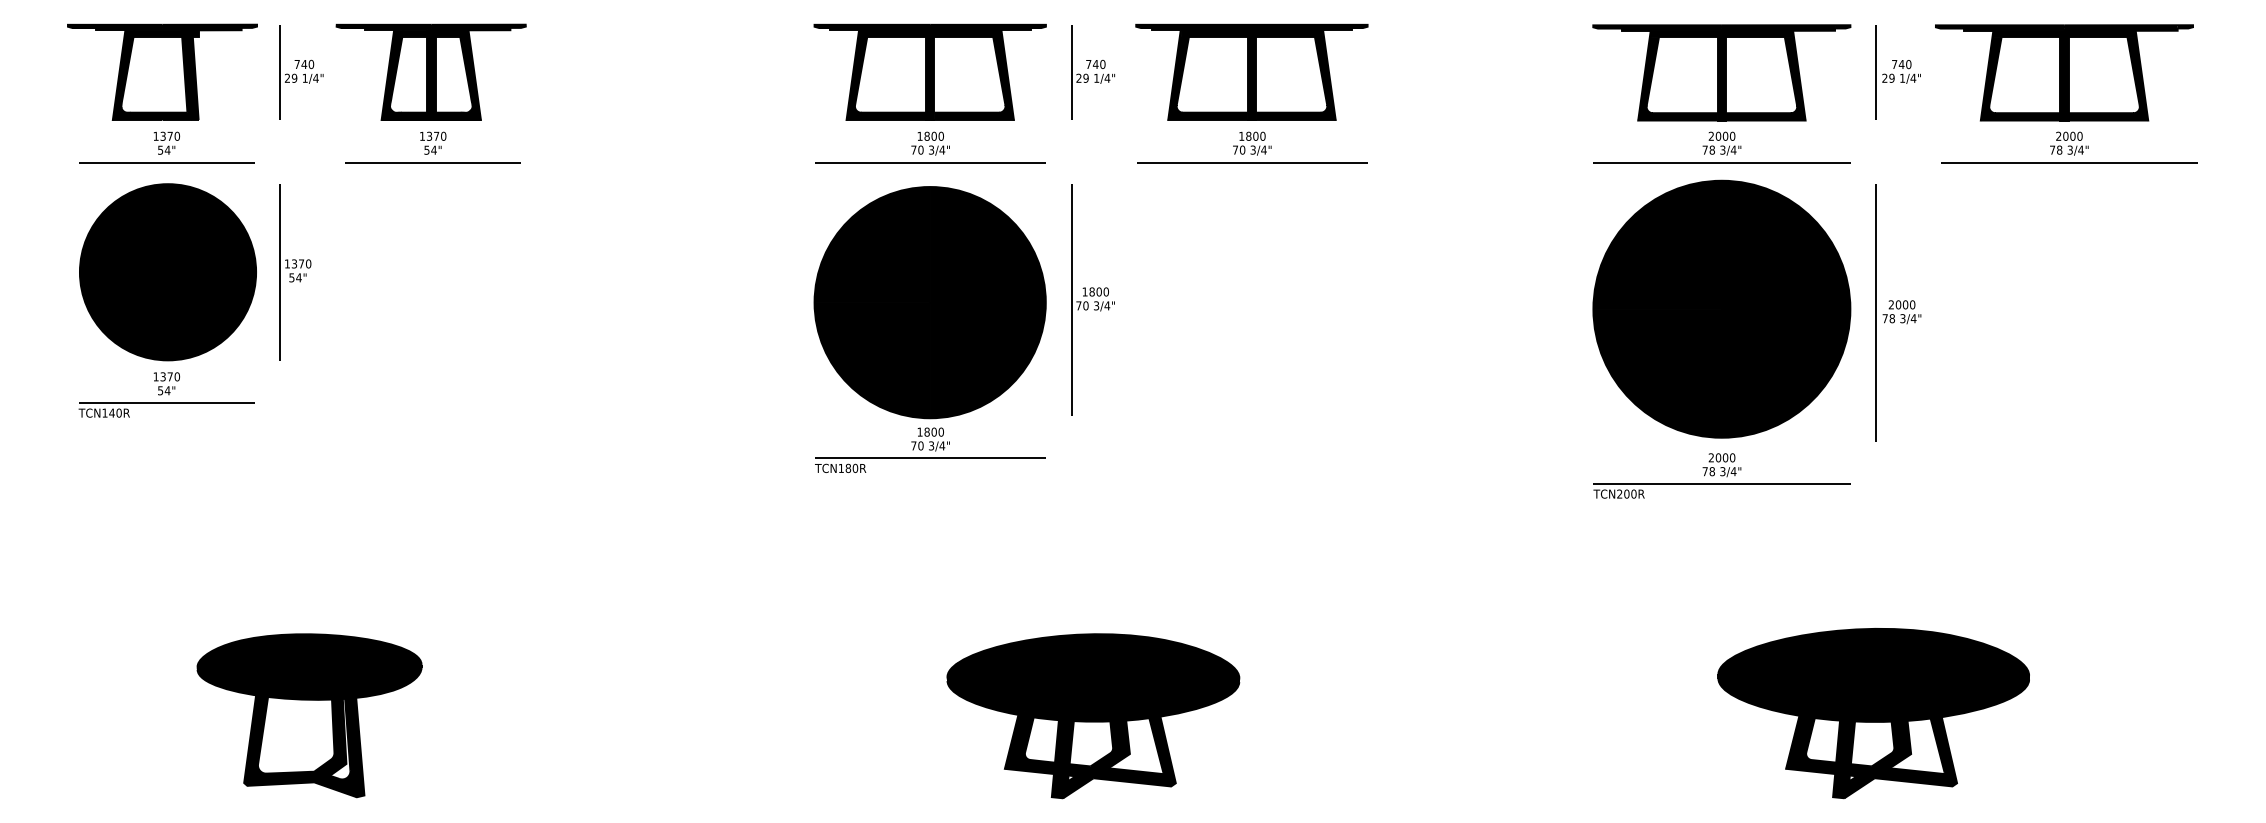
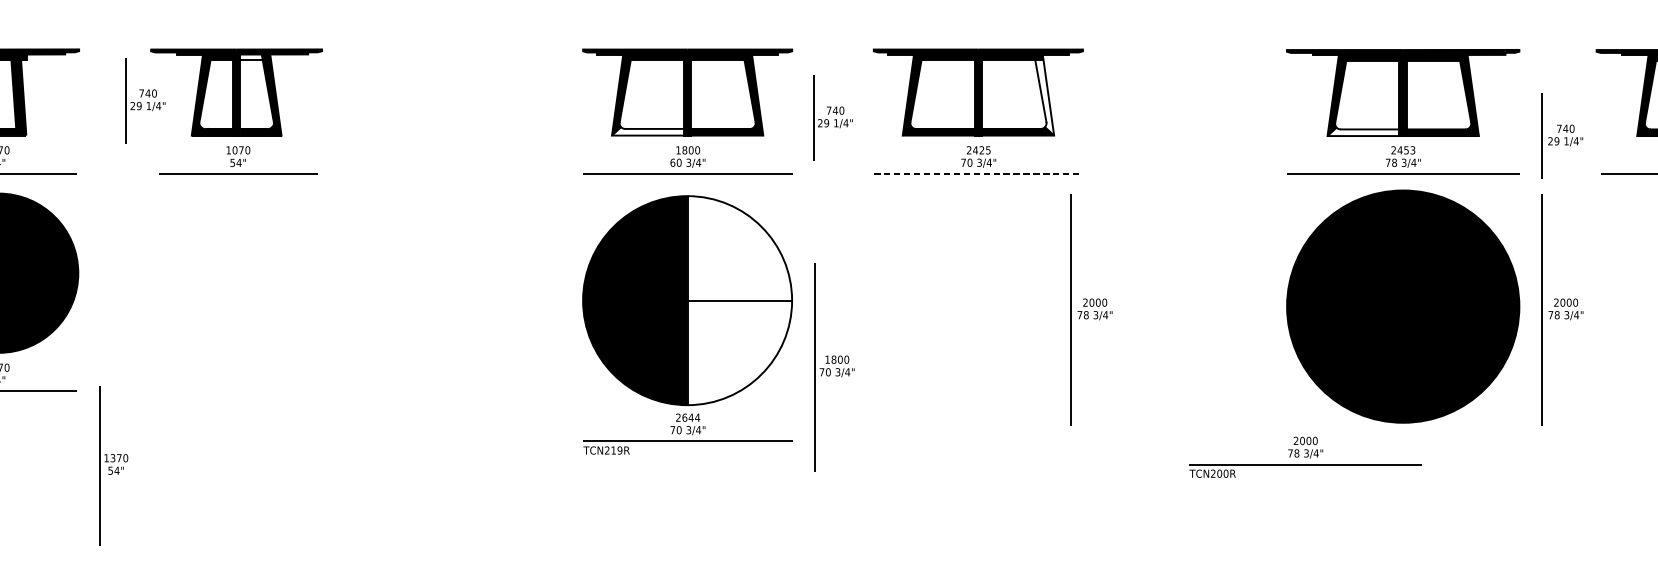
fill: (447, 33) -> (251, 57), removed
part: (301, 72) -> (145, 100), moved
part: (1092, 72) -> (832, 117), moved
part: (1897, 72) -> (1561, 136), moved
fill: (1324, 75) -> (1044, 95), removed
fill: (886, 115) -> (648, 131), removed
fill: (1677, 115) -> (1363, 131), removed
text: (429, 135) -> (235, 149), 1370 -> 1070
text: (1252, 135) -> (978, 149), 1800 -> 2425
text: (1725, 135) -> (1406, 149), 2000 -> 2453
text: (913, 149) -> (672, 162), 70 -> 60
line: (1252, 162) -> (978, 173), solid -> dashed
part: (295, 272) -> (113, 465), moved
part: (1092, 299) -> (834, 366), moved
fill: (987, 302) -> (739, 300), removed
part: (1377, 312) -> (1091, 309), added
text: (930, 431) -> (687, 417), 1800 -> 2644
text: (847, 467) -> (612, 449), TCN180R -> TCN219R
part: (1721, 475) -> (1305, 456), moved

